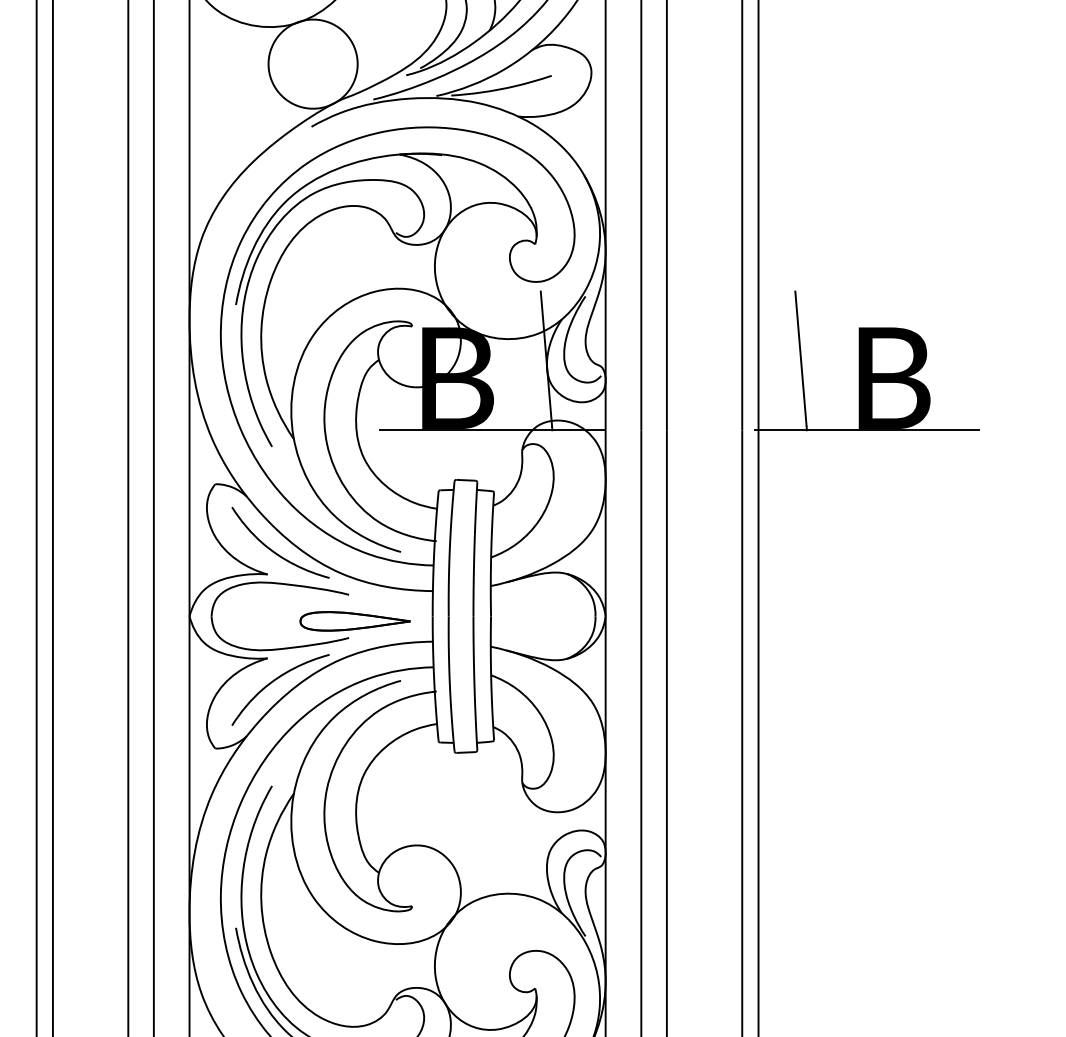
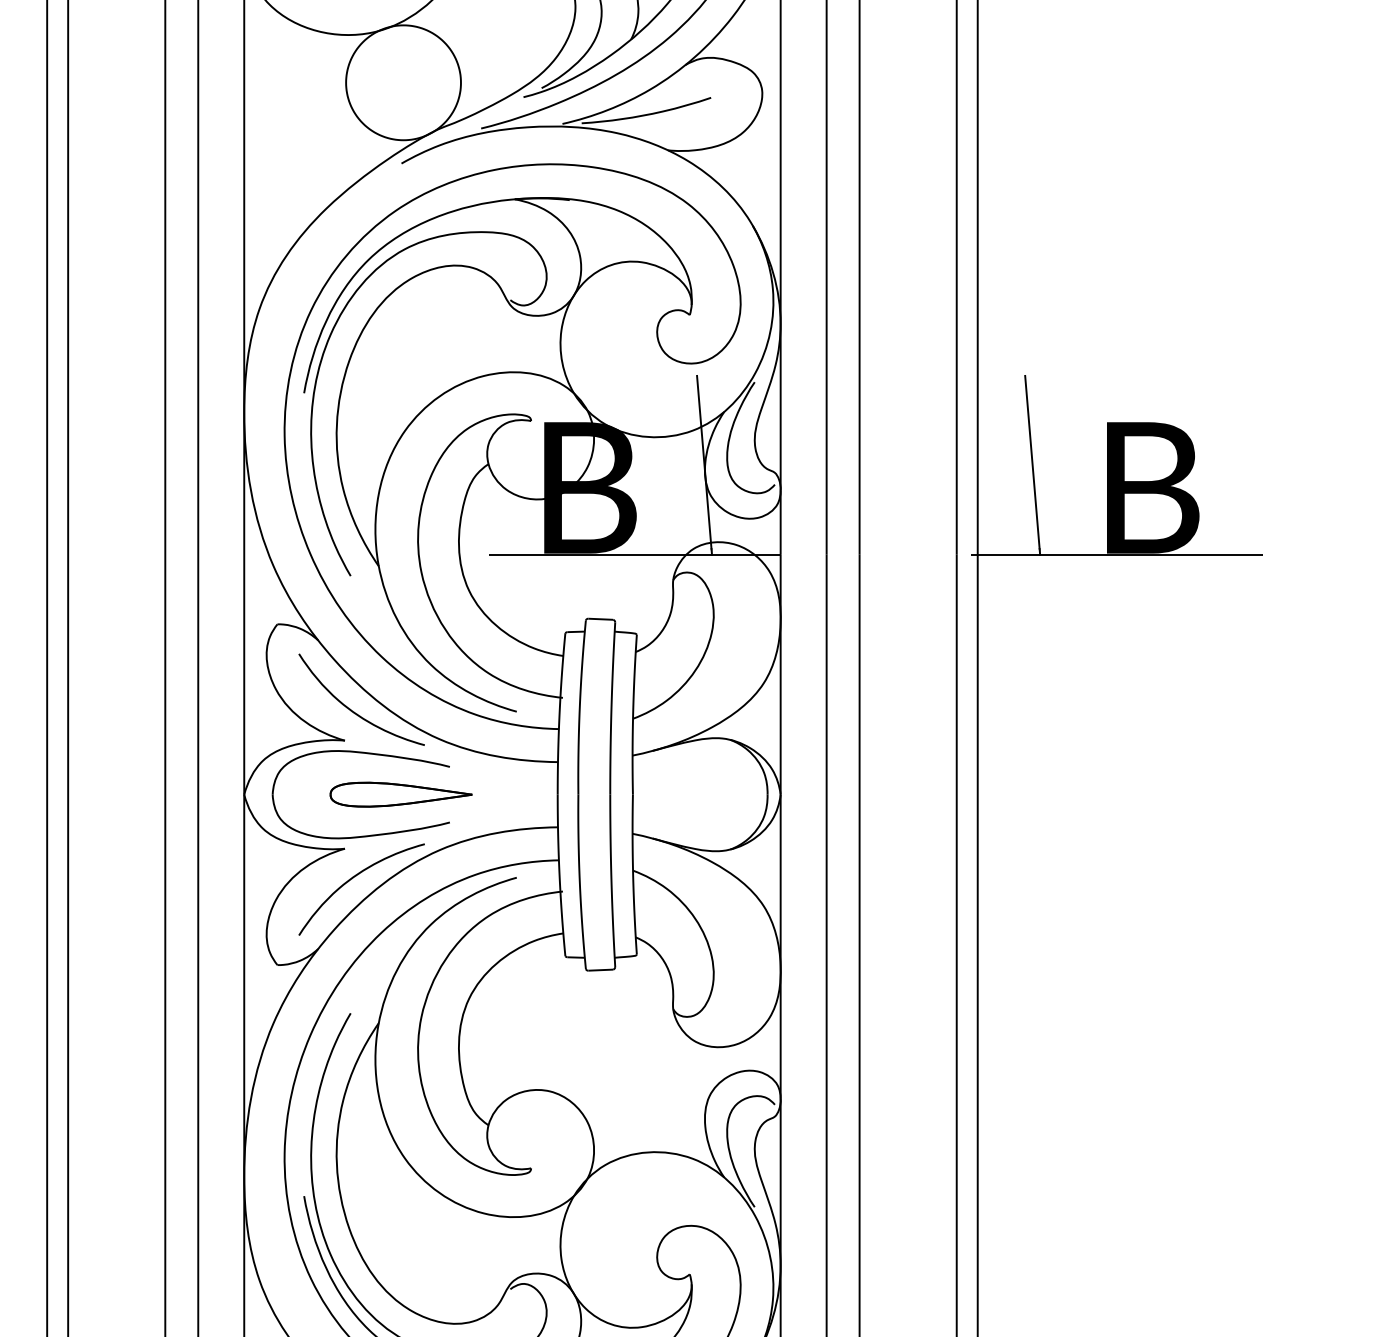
part: (354, 621) -> (400, 794), moved

